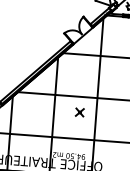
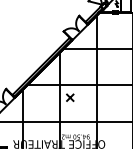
part: (80, 112) -> (70, 97), moved

